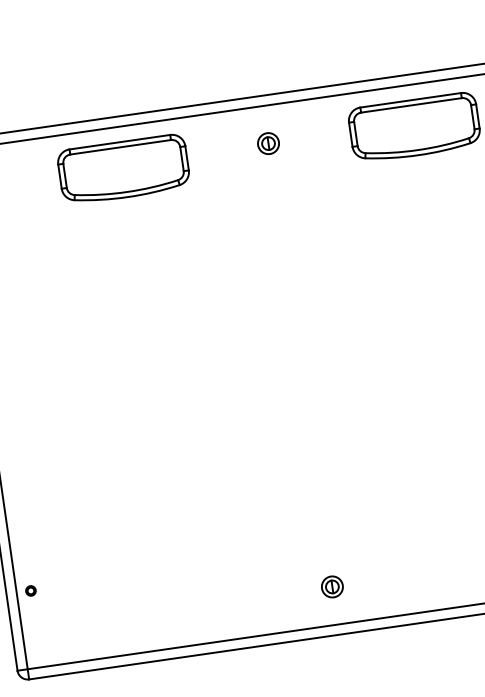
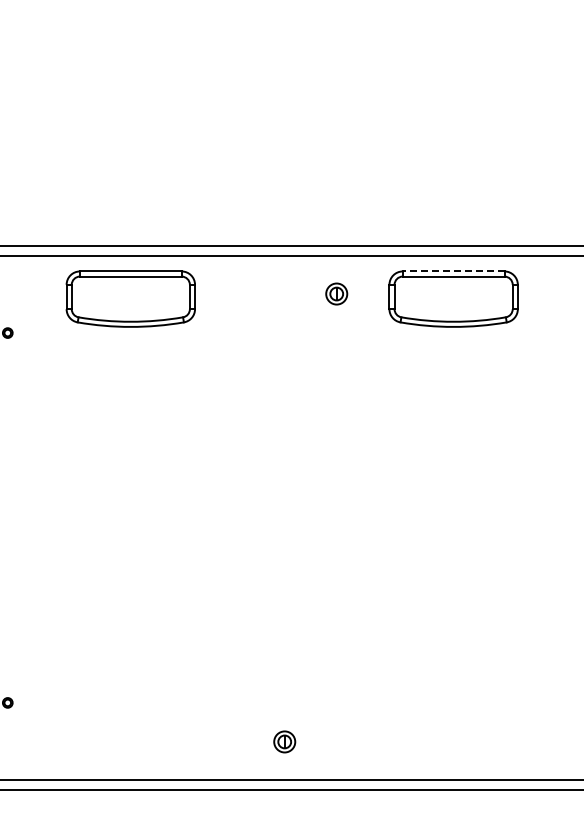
line: (410, 100) -> (453, 271), solid -> dashed
part: (268, 143) -> (336, 293), moved
part: (123, 169) -> (130, 298), moved
part: (332, 586) -> (284, 741), moved

